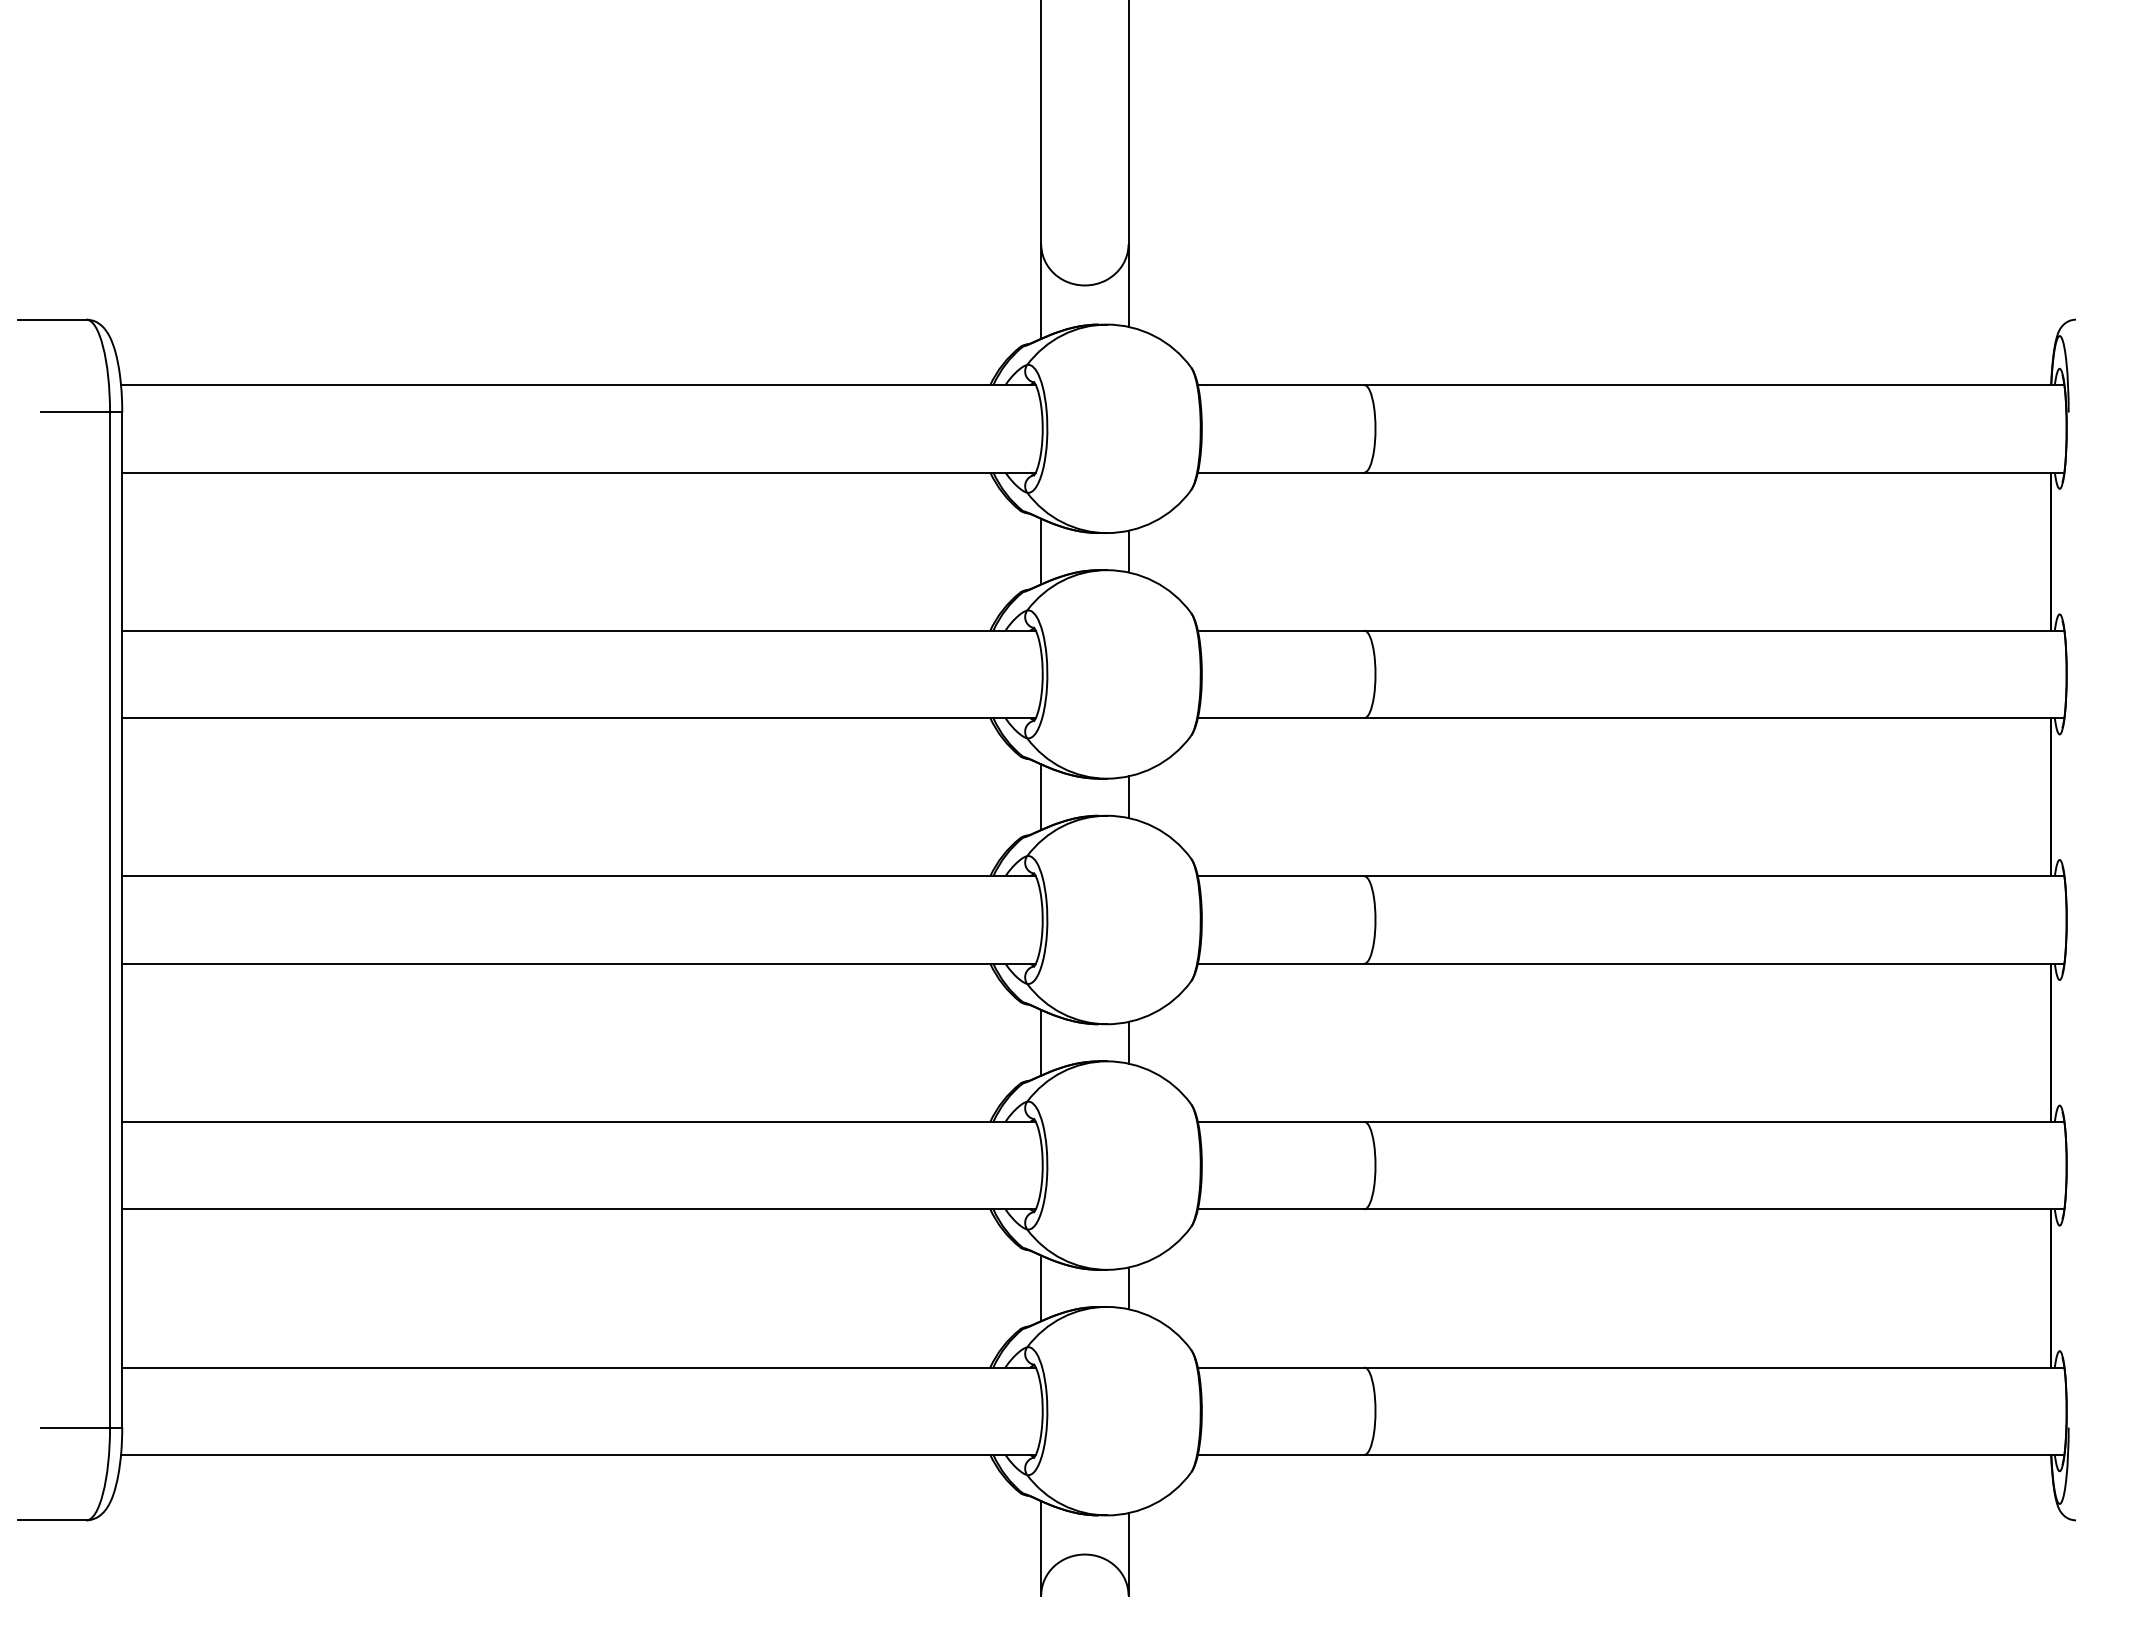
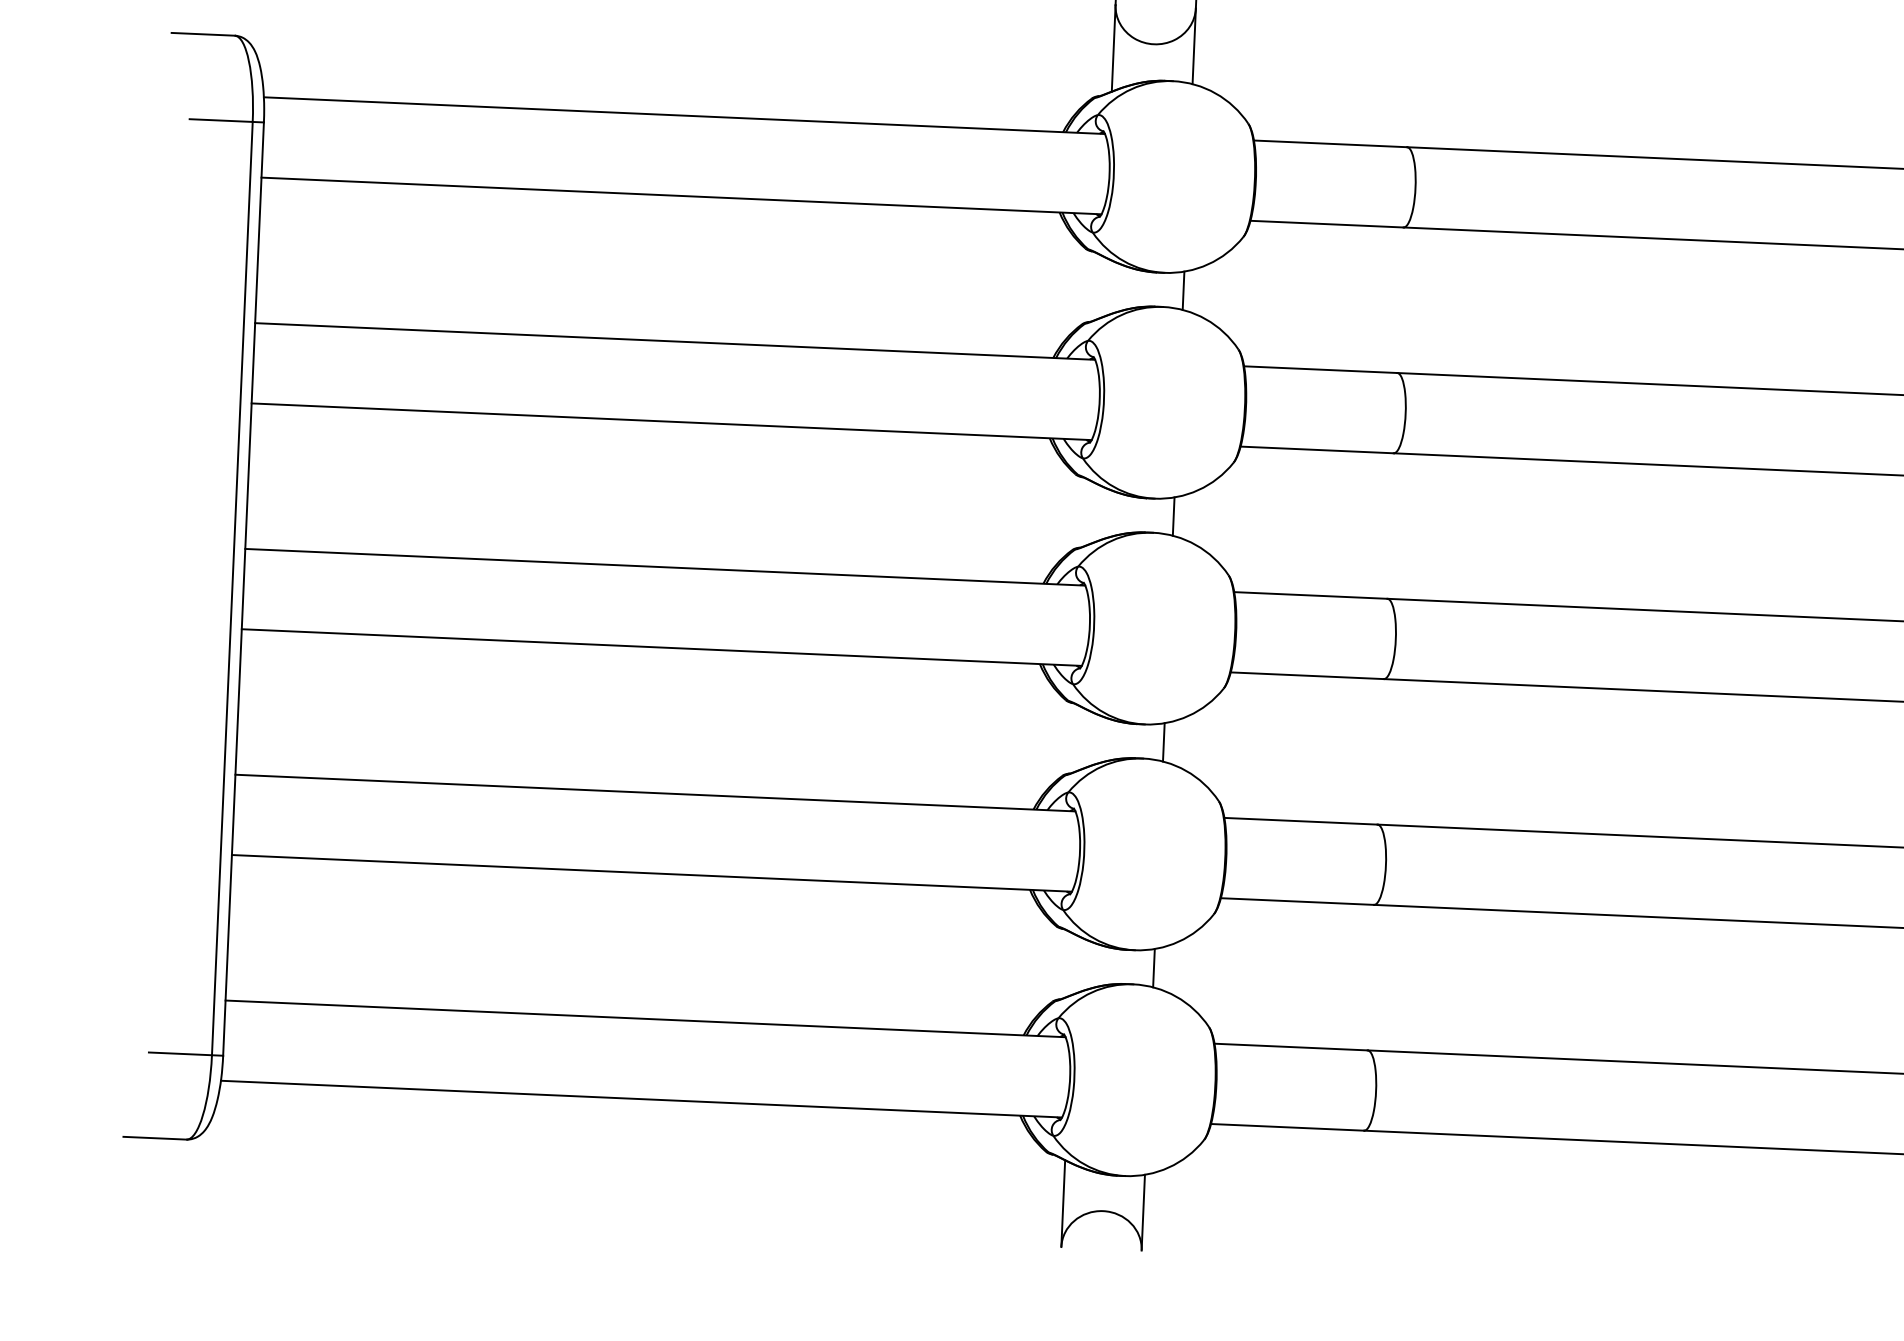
line: (1041, 551) -> (1103, 287), removed
line: (1041, 797) -> (1093, 513), removed
line: (1041, 1042) -> (1083, 738), removed
line: (1041, 1288) -> (1073, 964), removed

